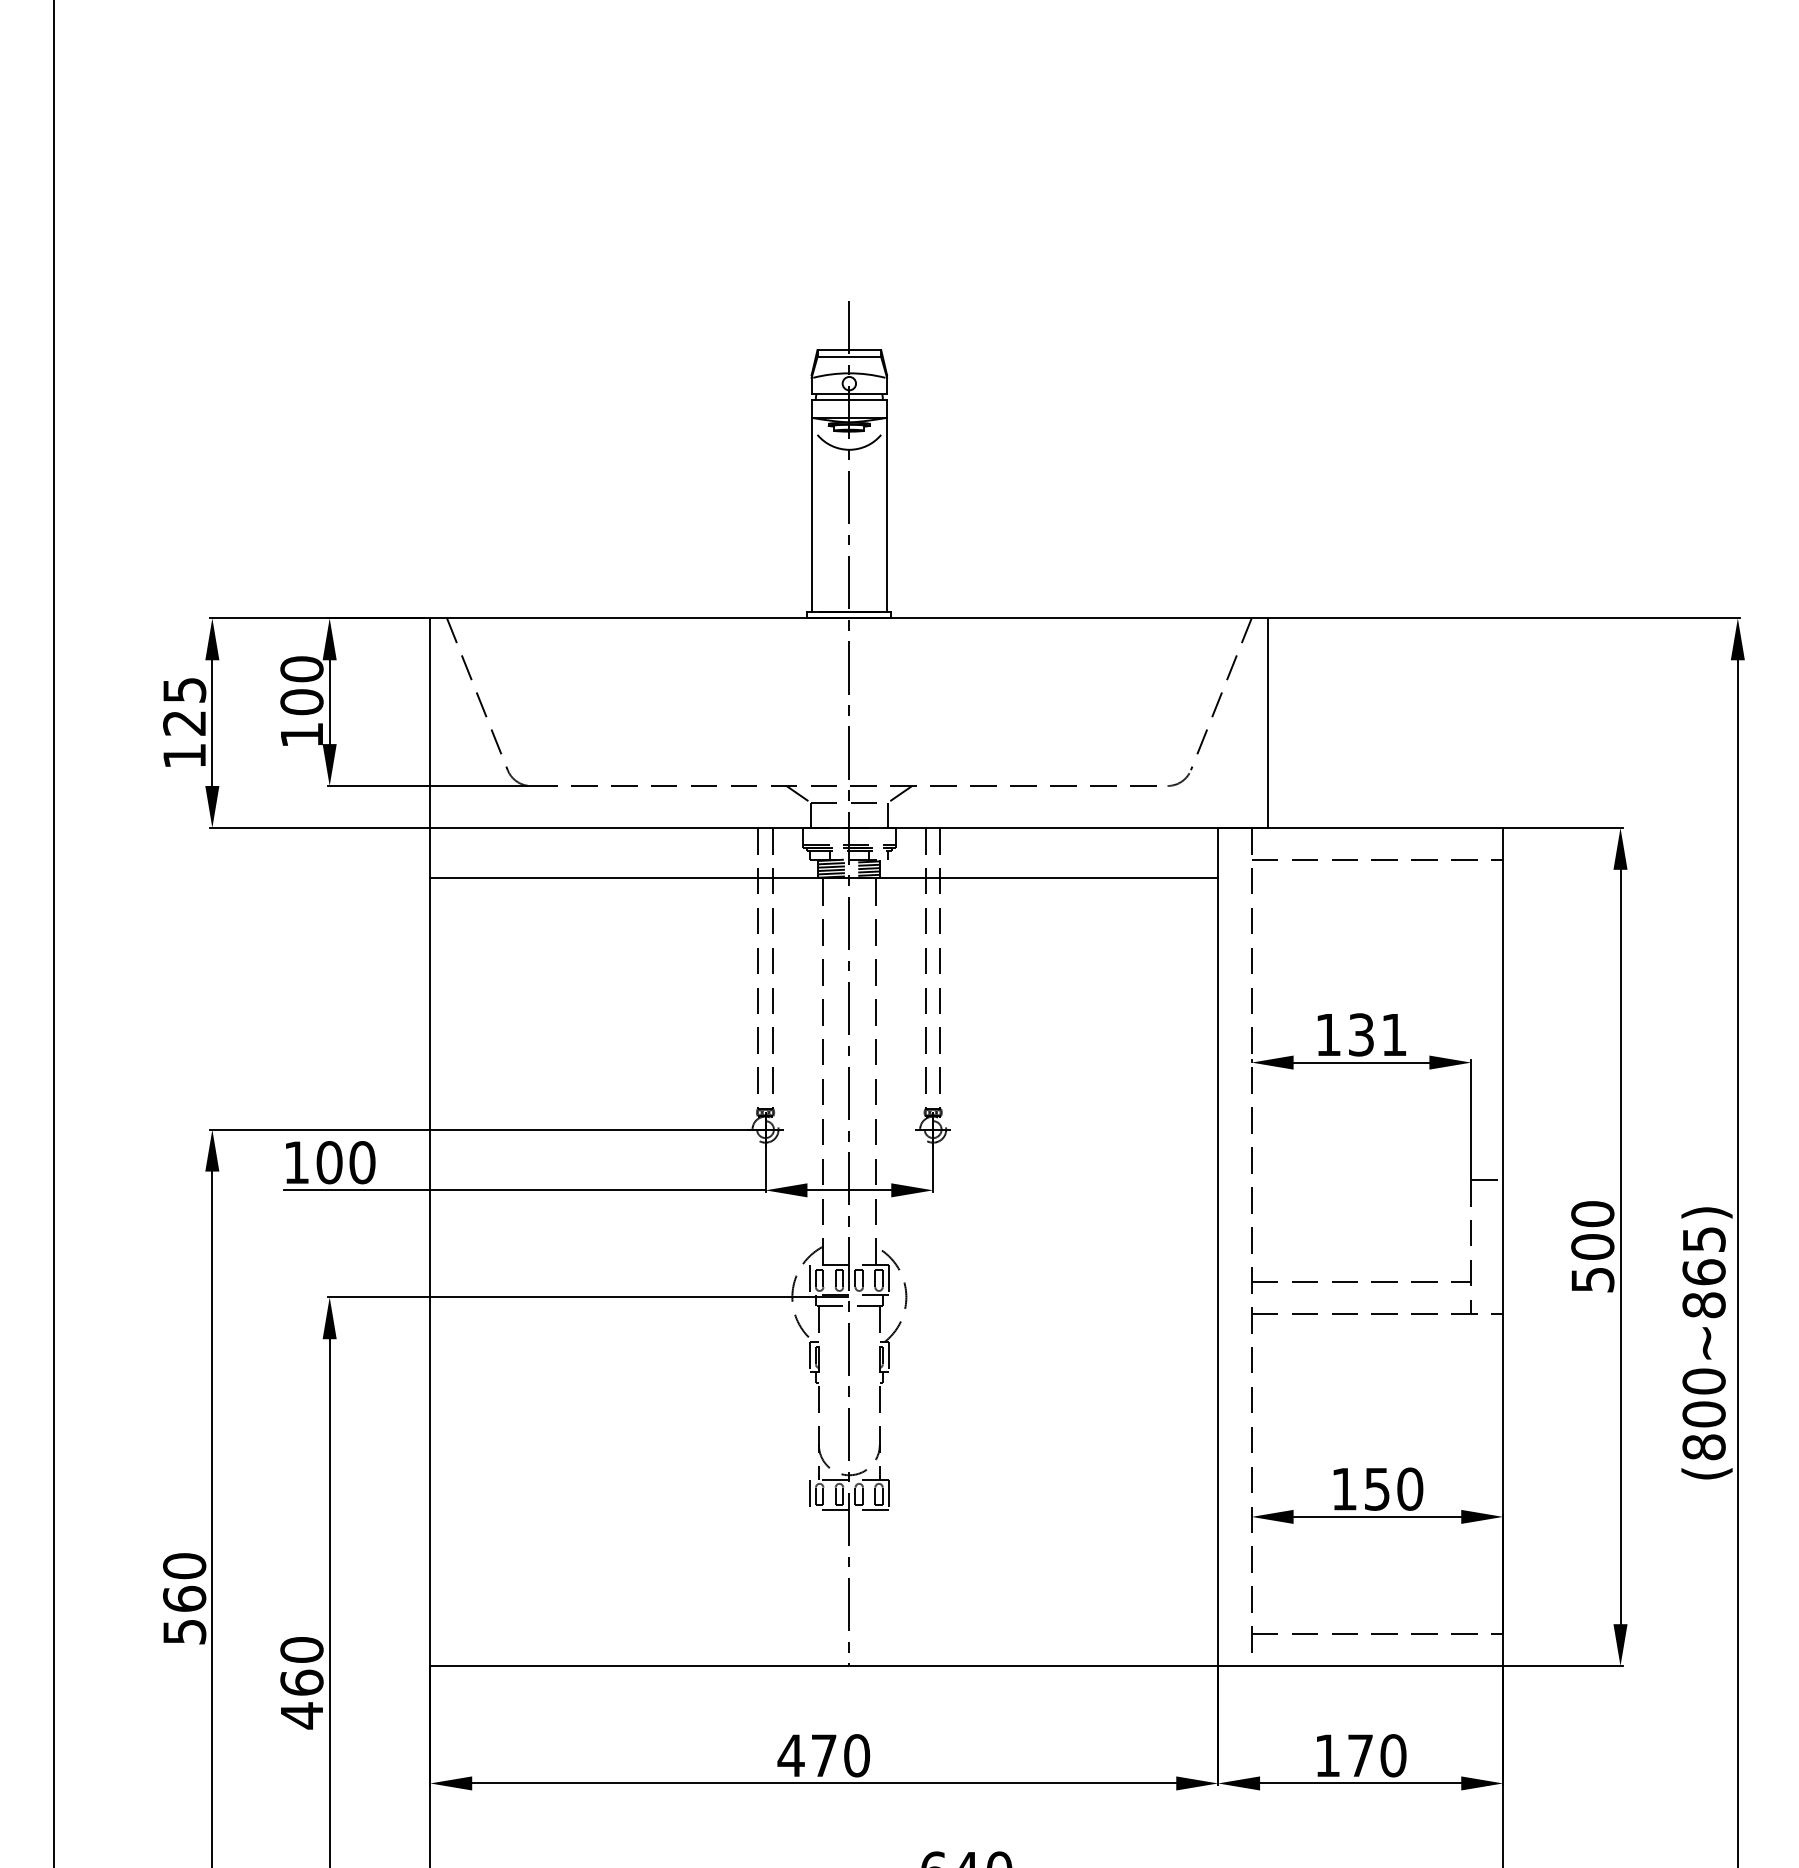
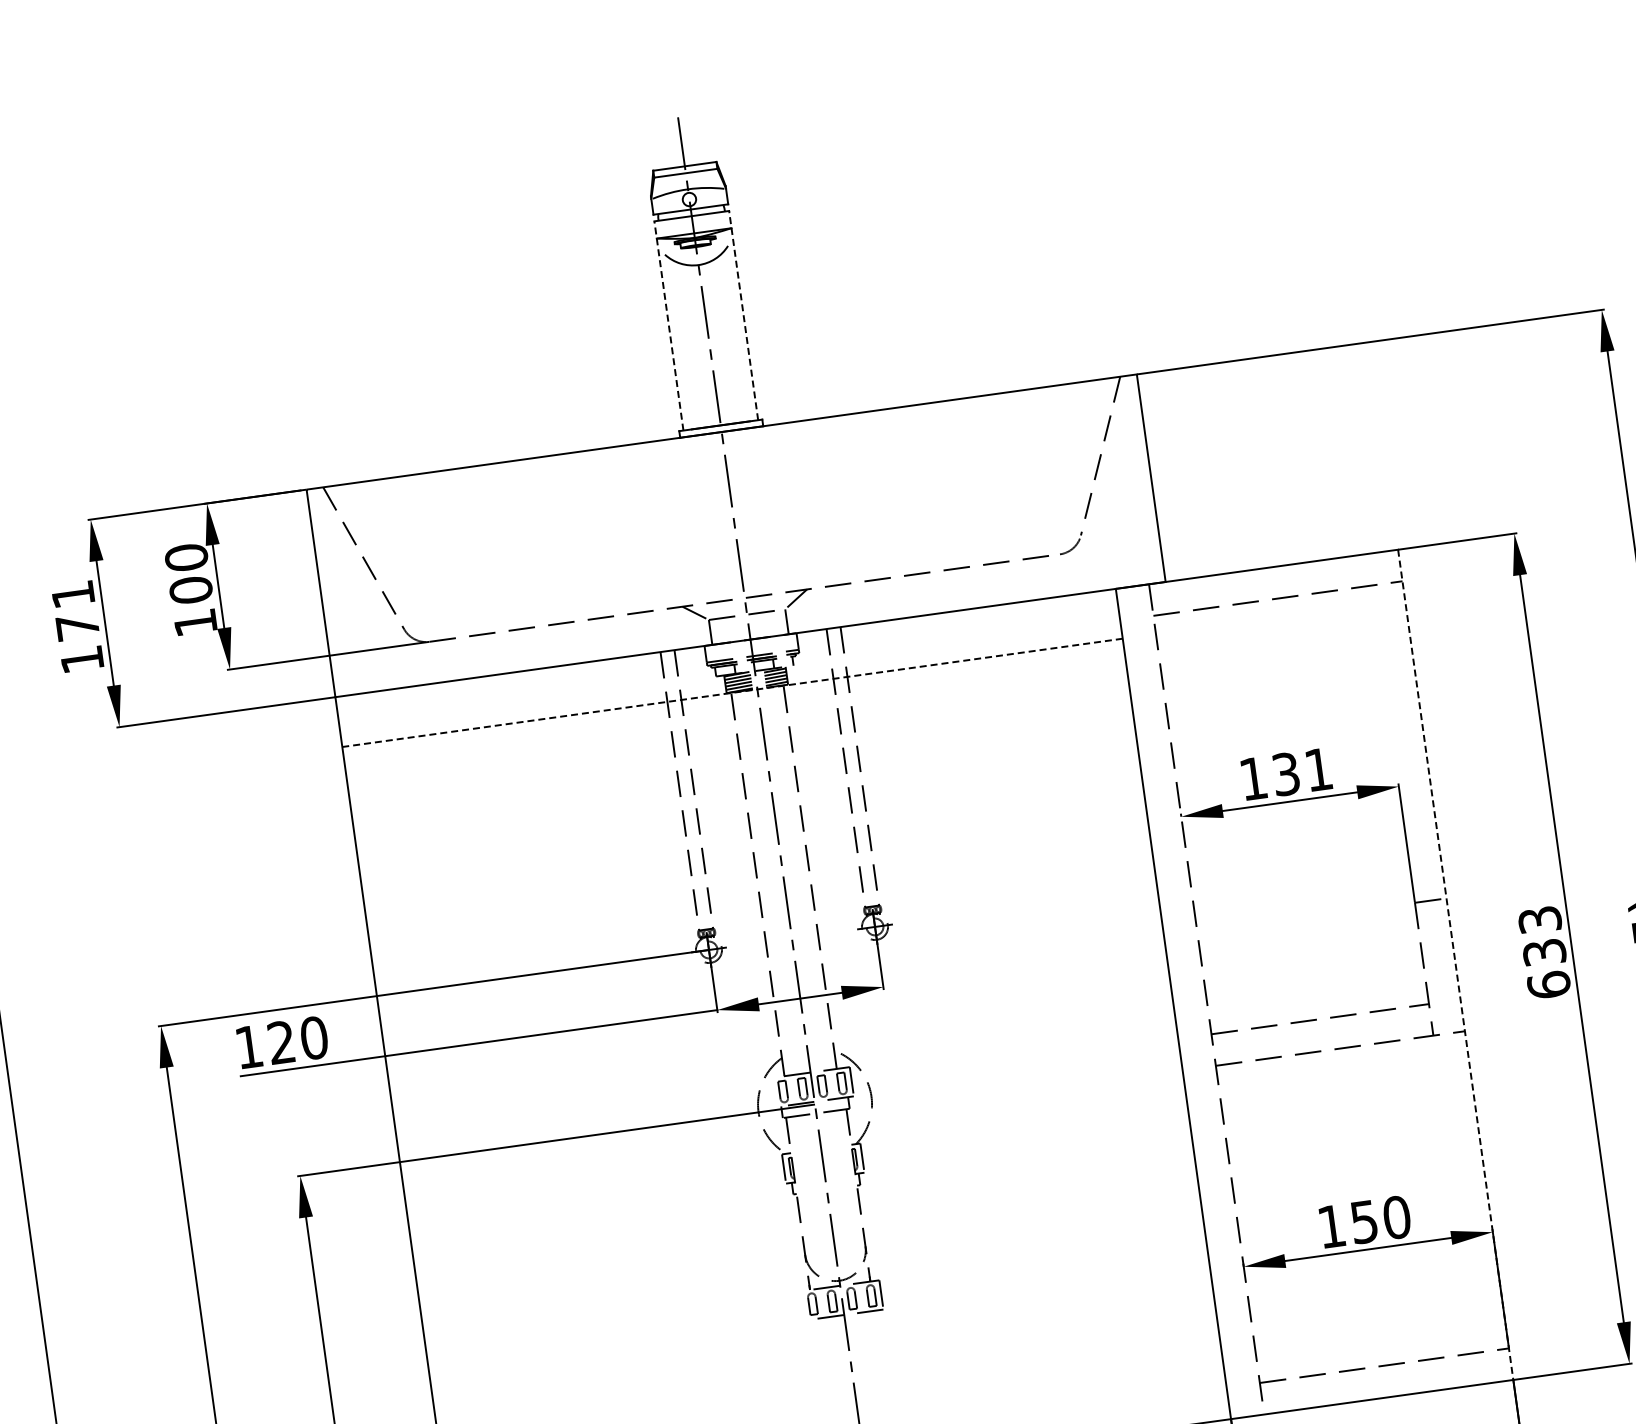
line: (811, 506) -> (668, 326), solid -> dashed
line: (887, 506) -> (744, 315), solid -> dashed
text: (184, 706) -> (75, 610), 125 -> 171
line: (824, 878) -> (732, 693), solid -> dashed
text: (329, 1162) -> (281, 1042), 100 -> 120
text: (1592, 1246) -> (1544, 952), 500 -> 633
line: (1503, 1247) -> (1456, 965), solid -> dashed
line: (809, 1279) -> (773, 1092), removed
line: (809, 1494) -> (802, 1305), removed

